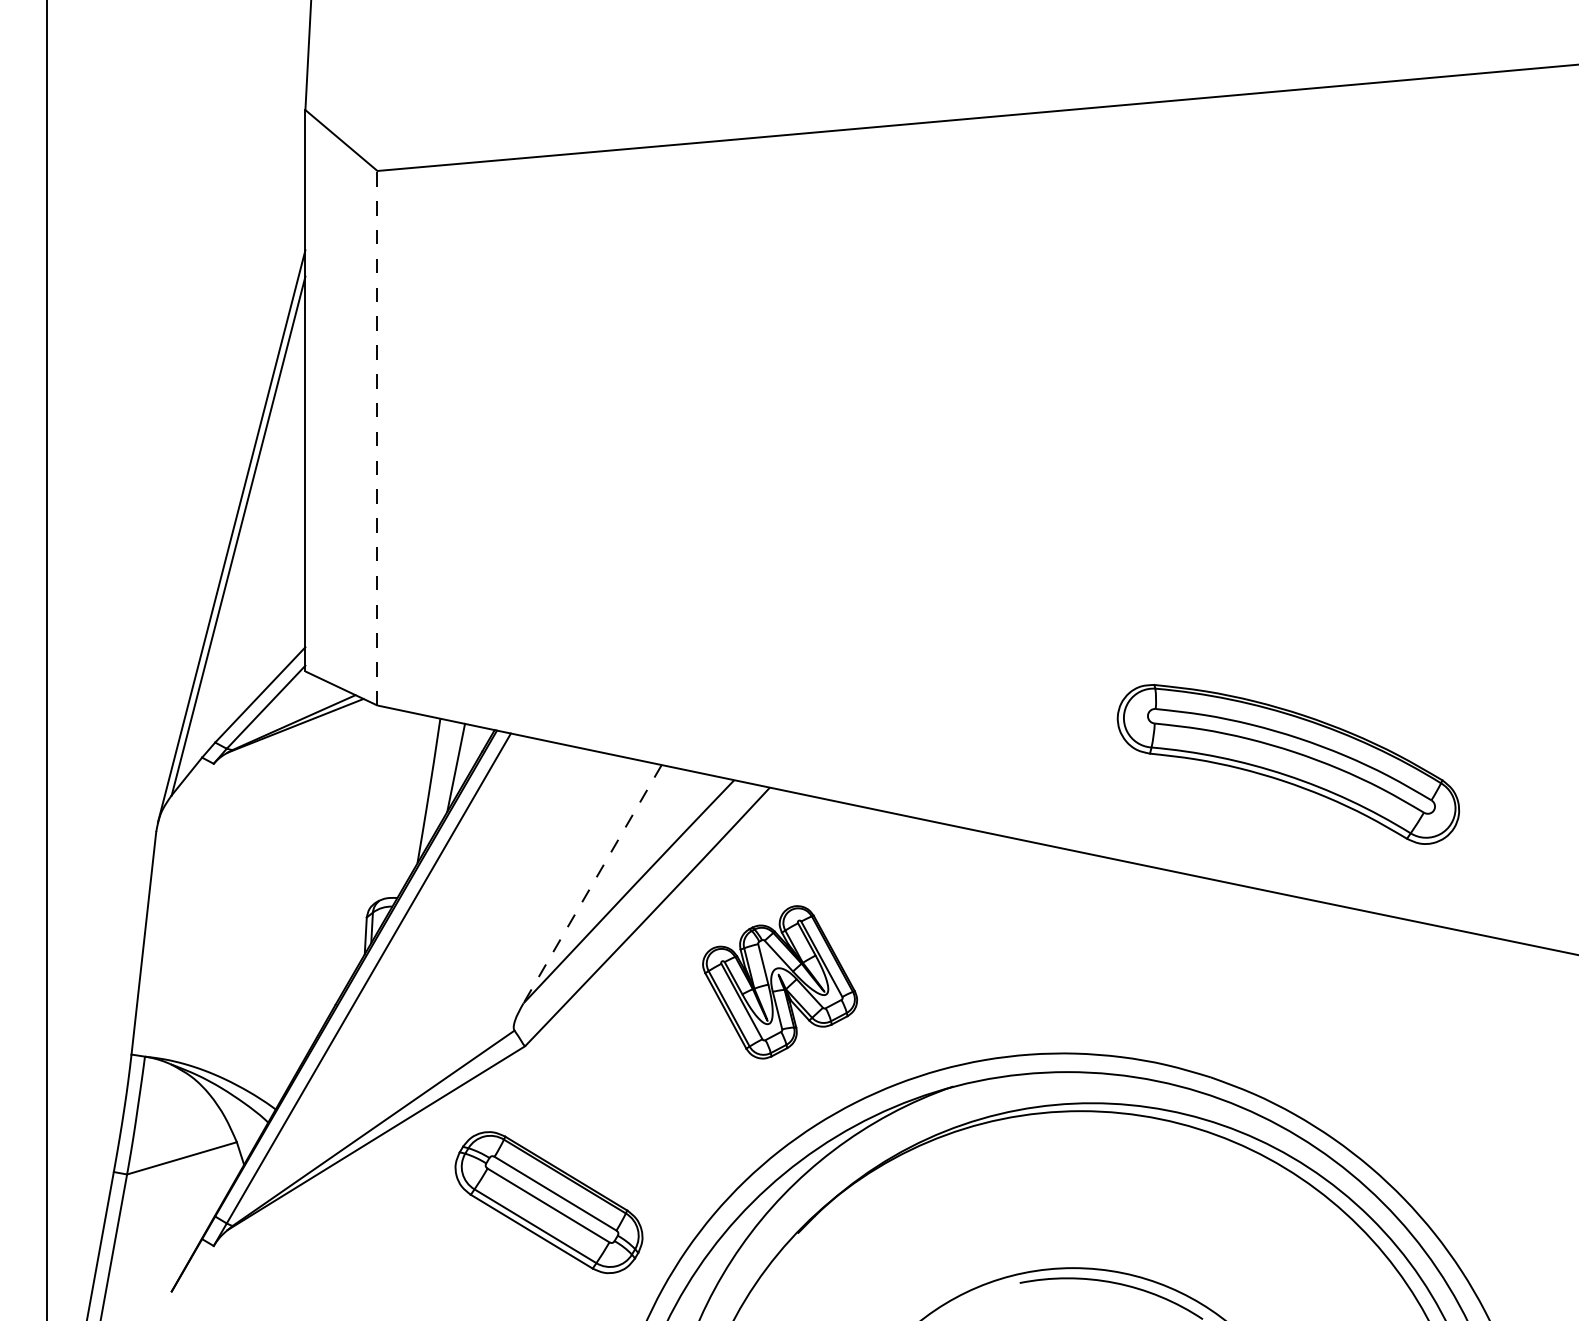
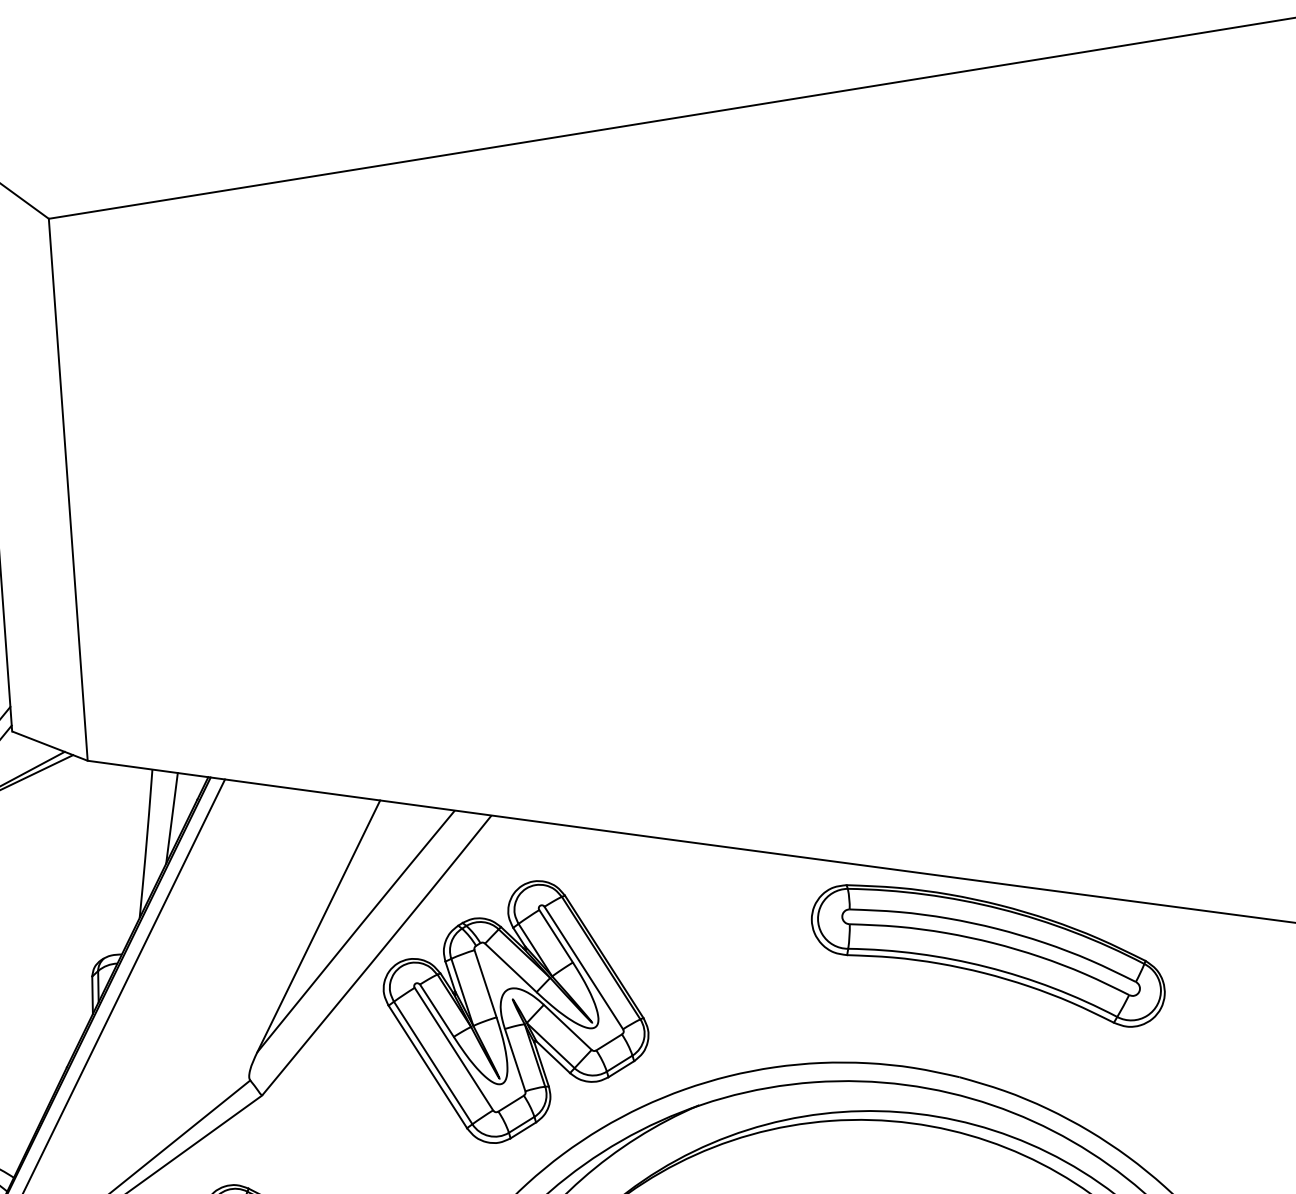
line: (377, 437) -> (68, 489), dashed -> solid
part: (1288, 764) -> (988, 956), moved
line: (592, 884) -> (318, 926), dashed -> solid
part: (779, 982) -> (515, 1012), size x1.67

